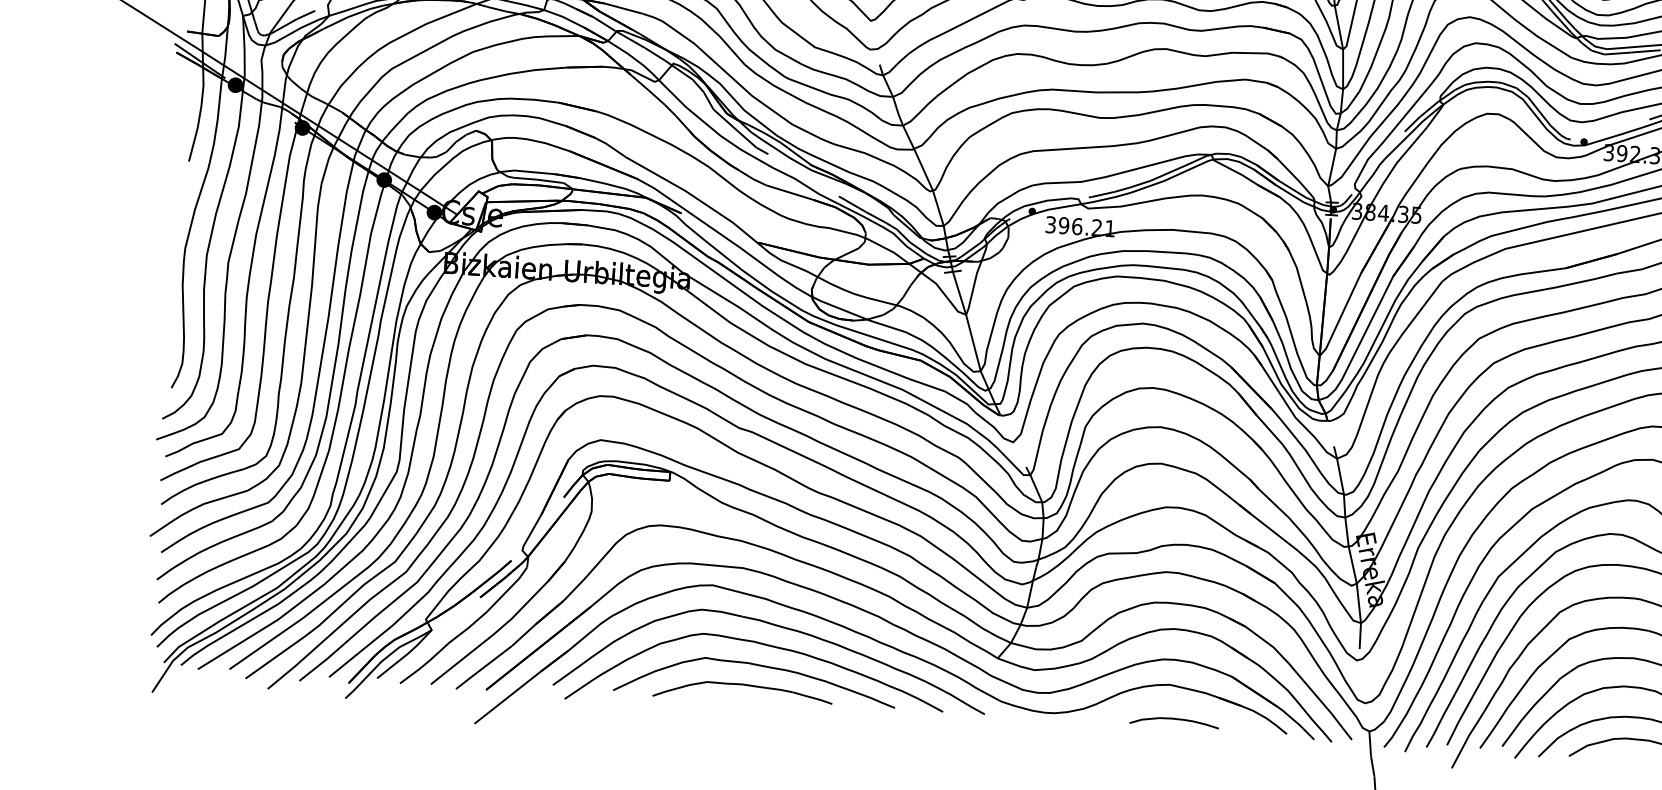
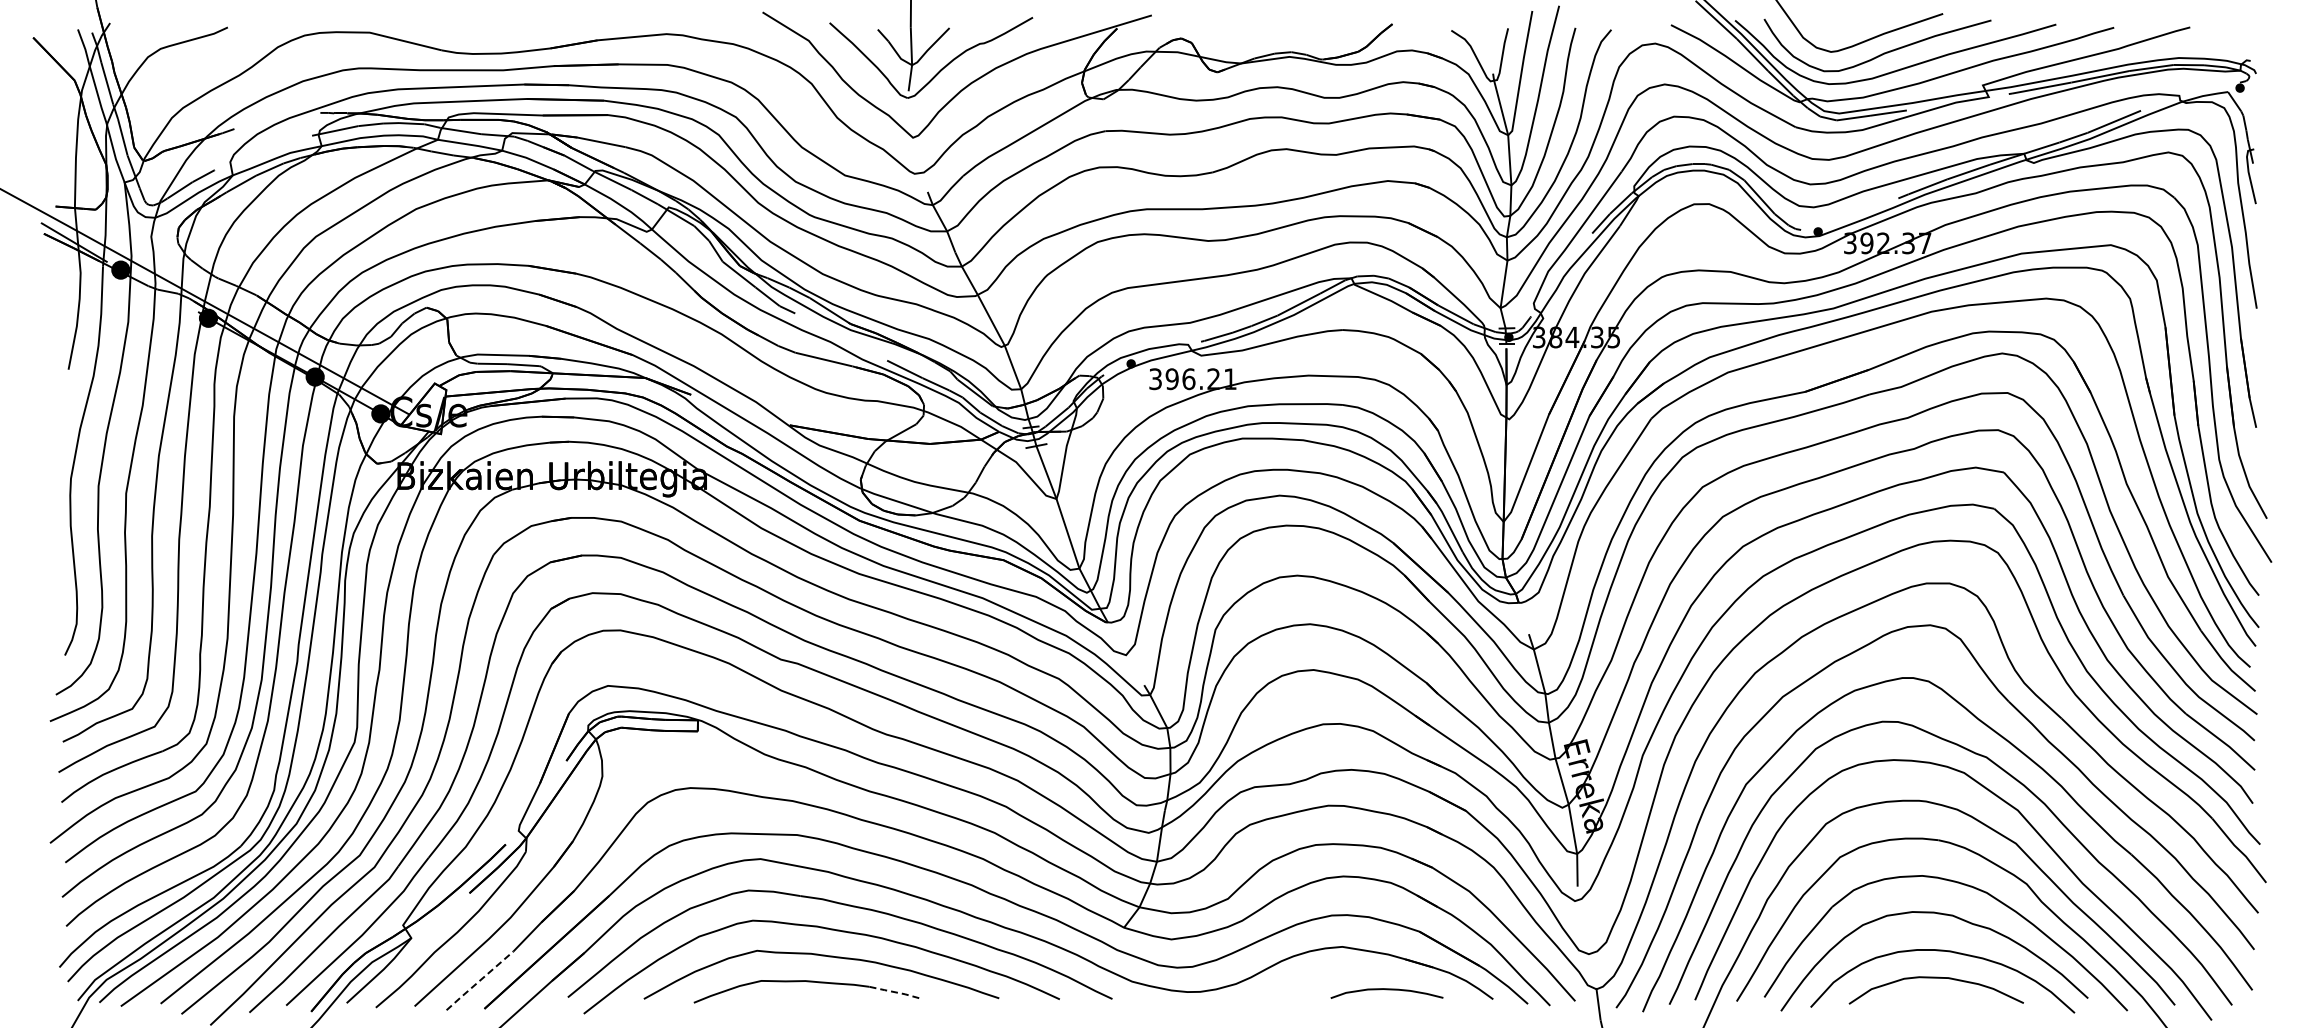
line: (483, 667) -> (479, 980), solid -> dashed
line: (813, 698) -> (895, 992), solid -> dashed
curve: (1174, 719) -> (1386, 990), moved

